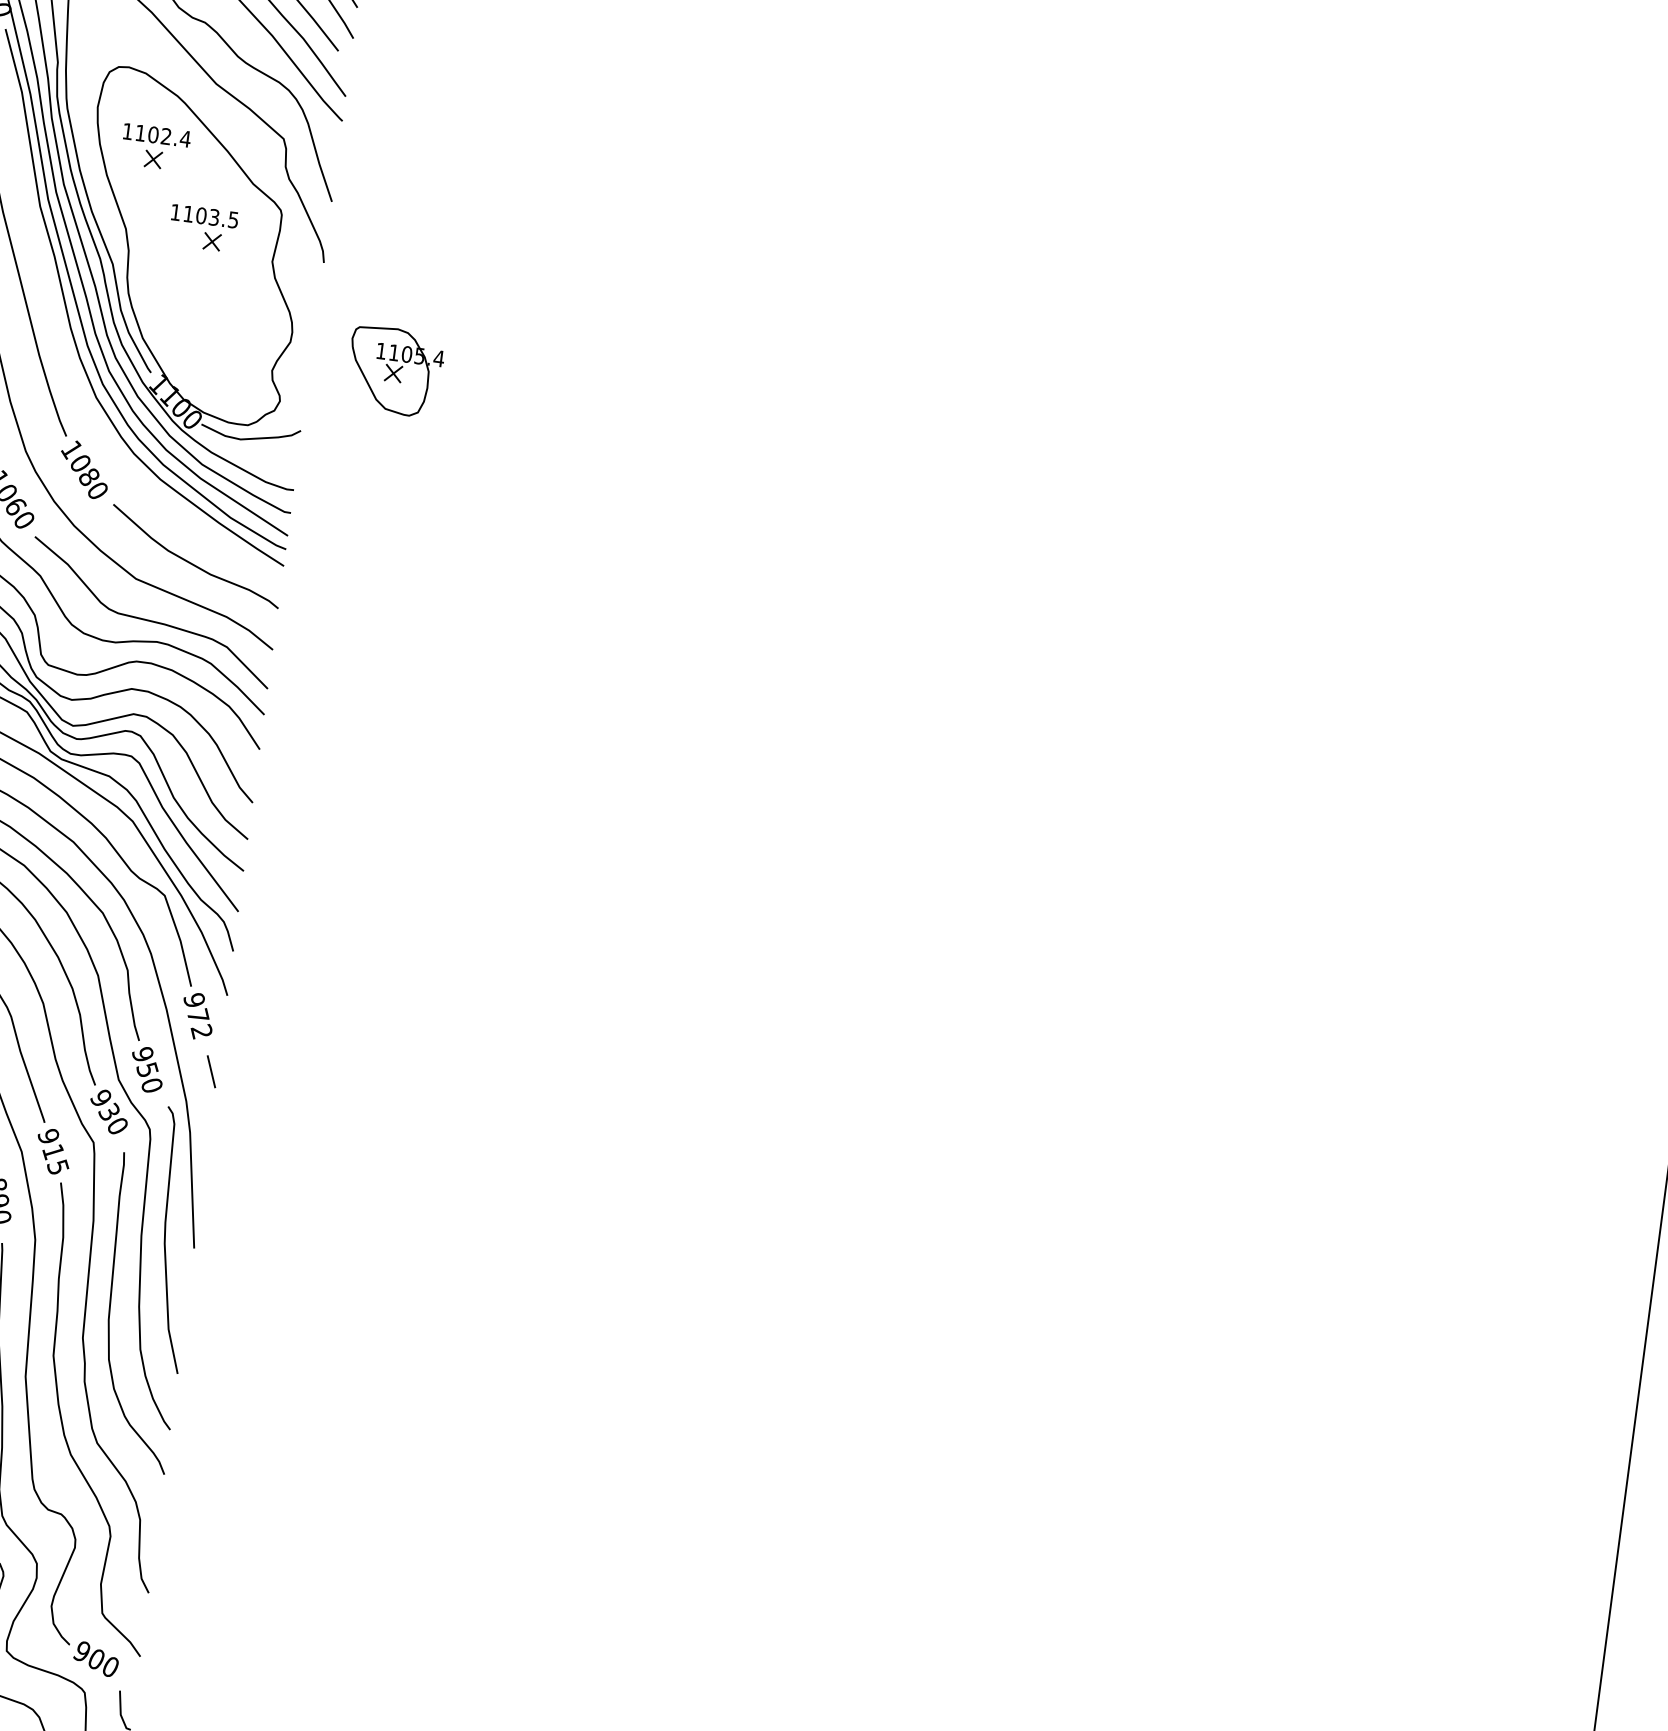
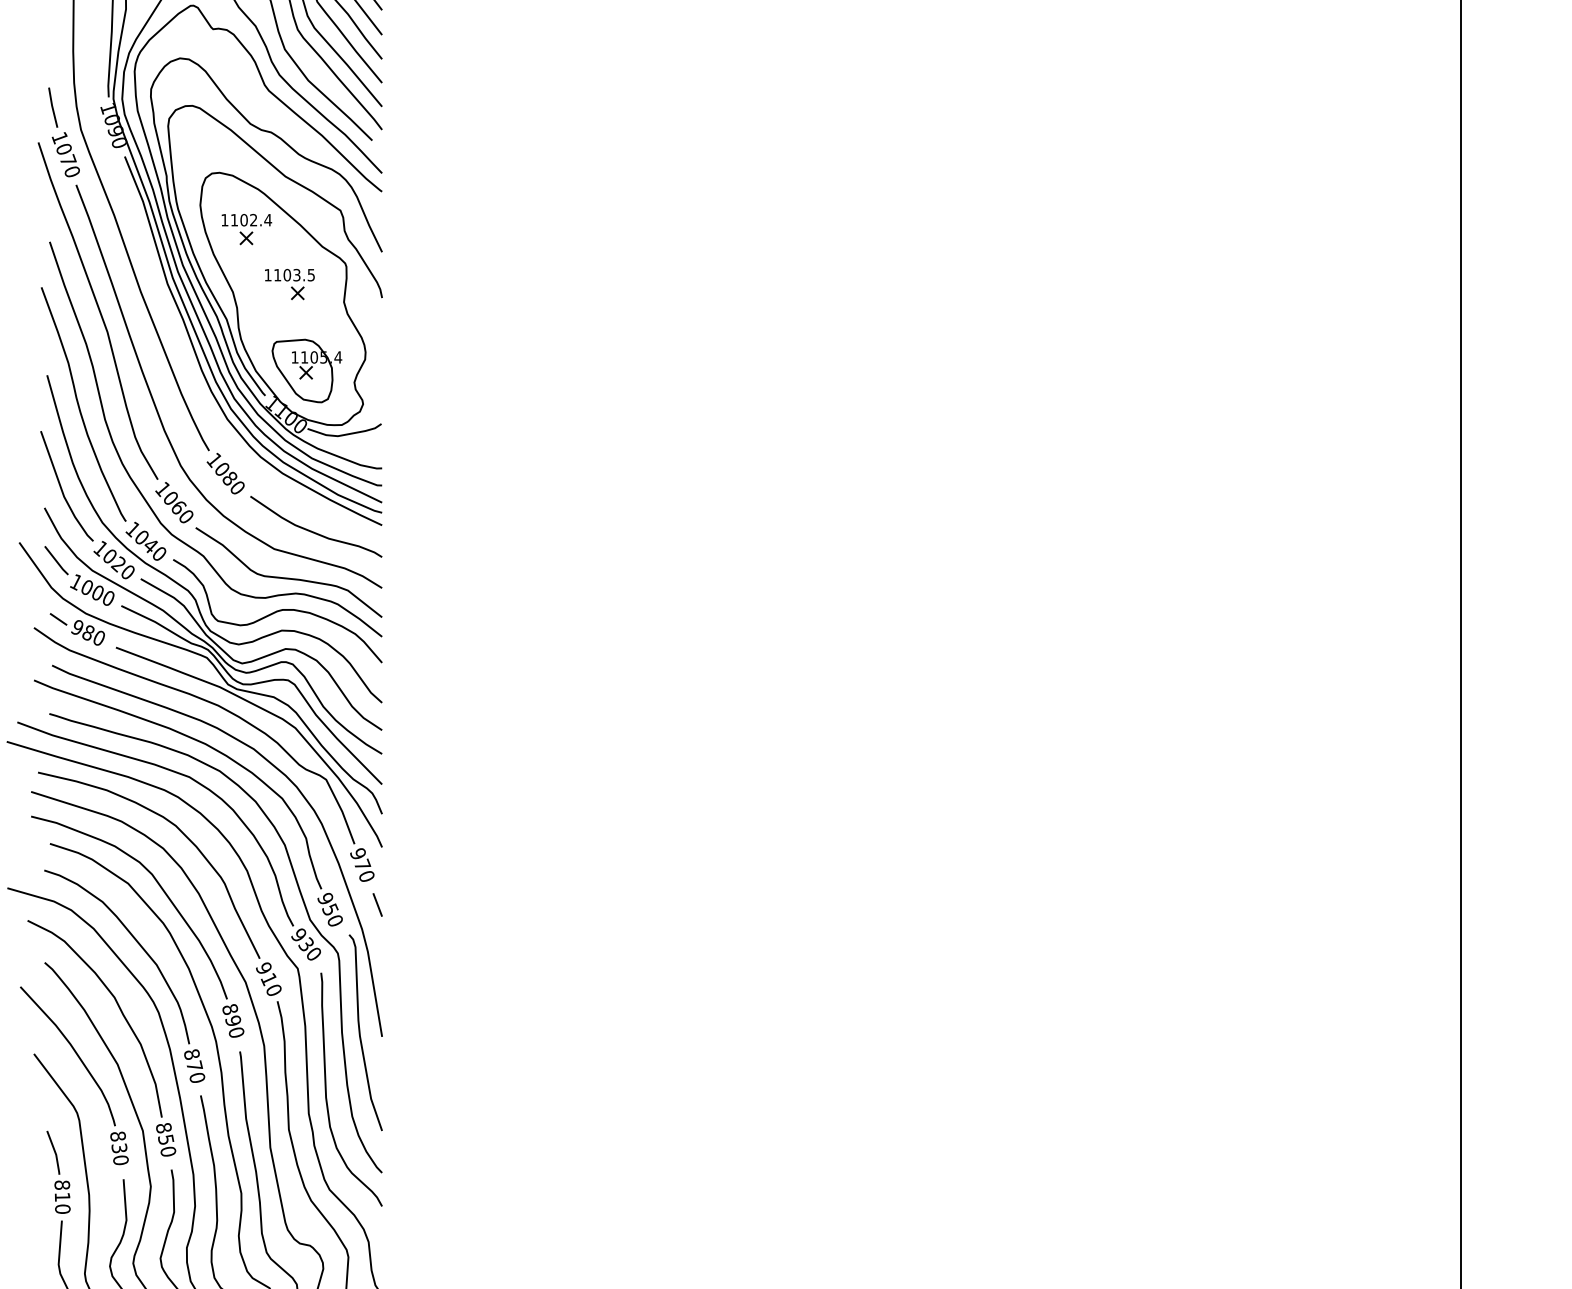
part: (394, 370) -> (306, 370), moved
text: (201, 1031) -> (366, 876), 972 -> 970
text: (57, 1166) -> (273, 989), 915 -> 910

